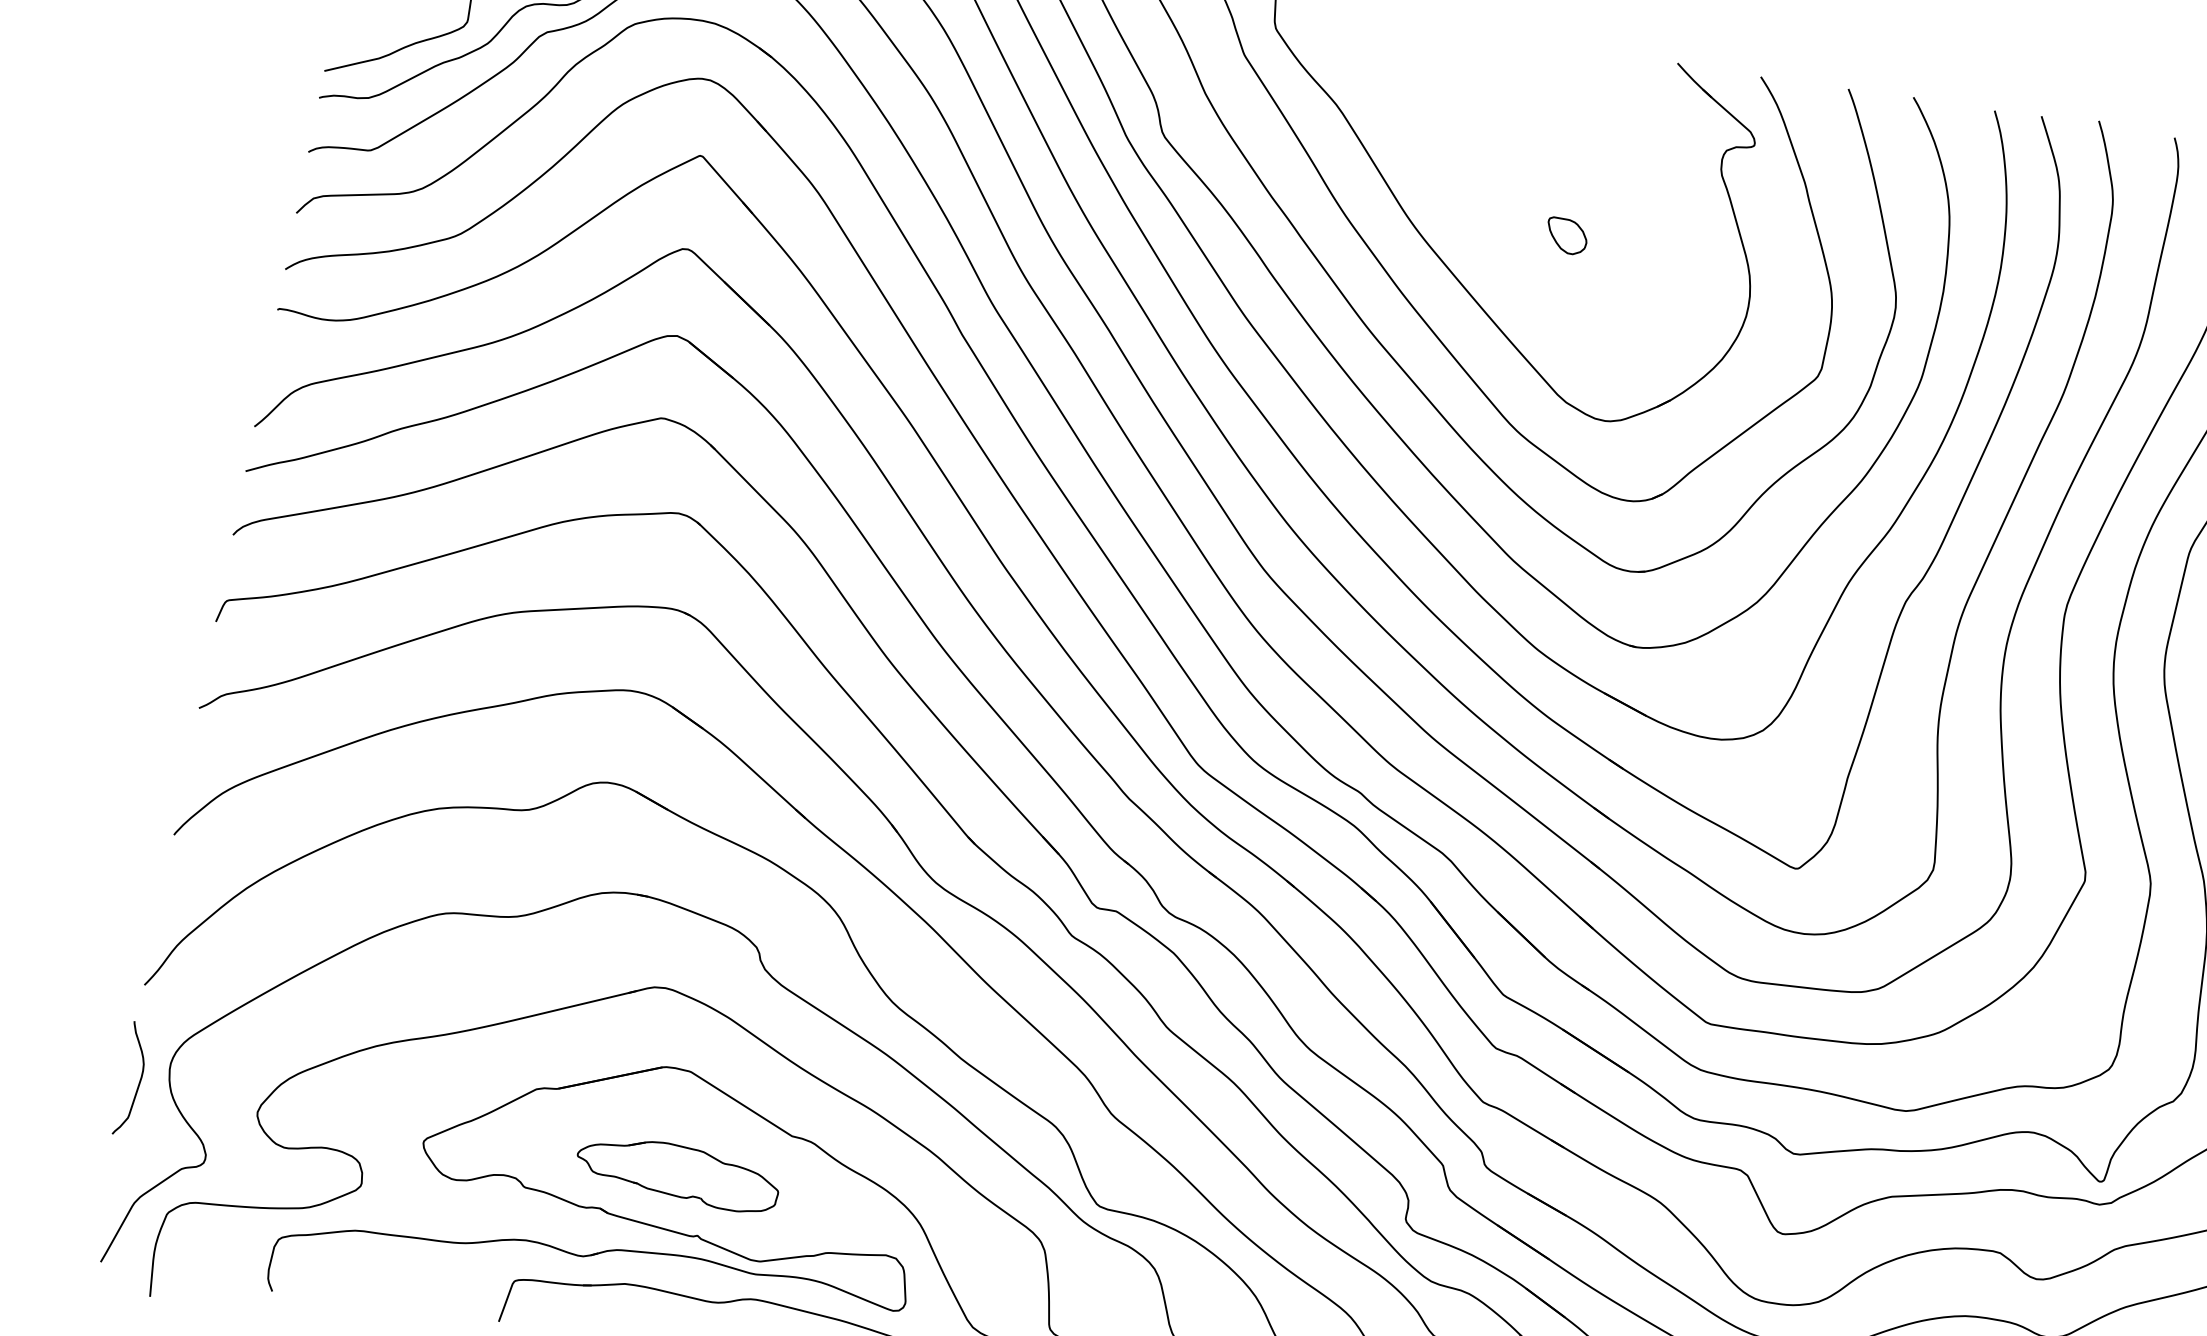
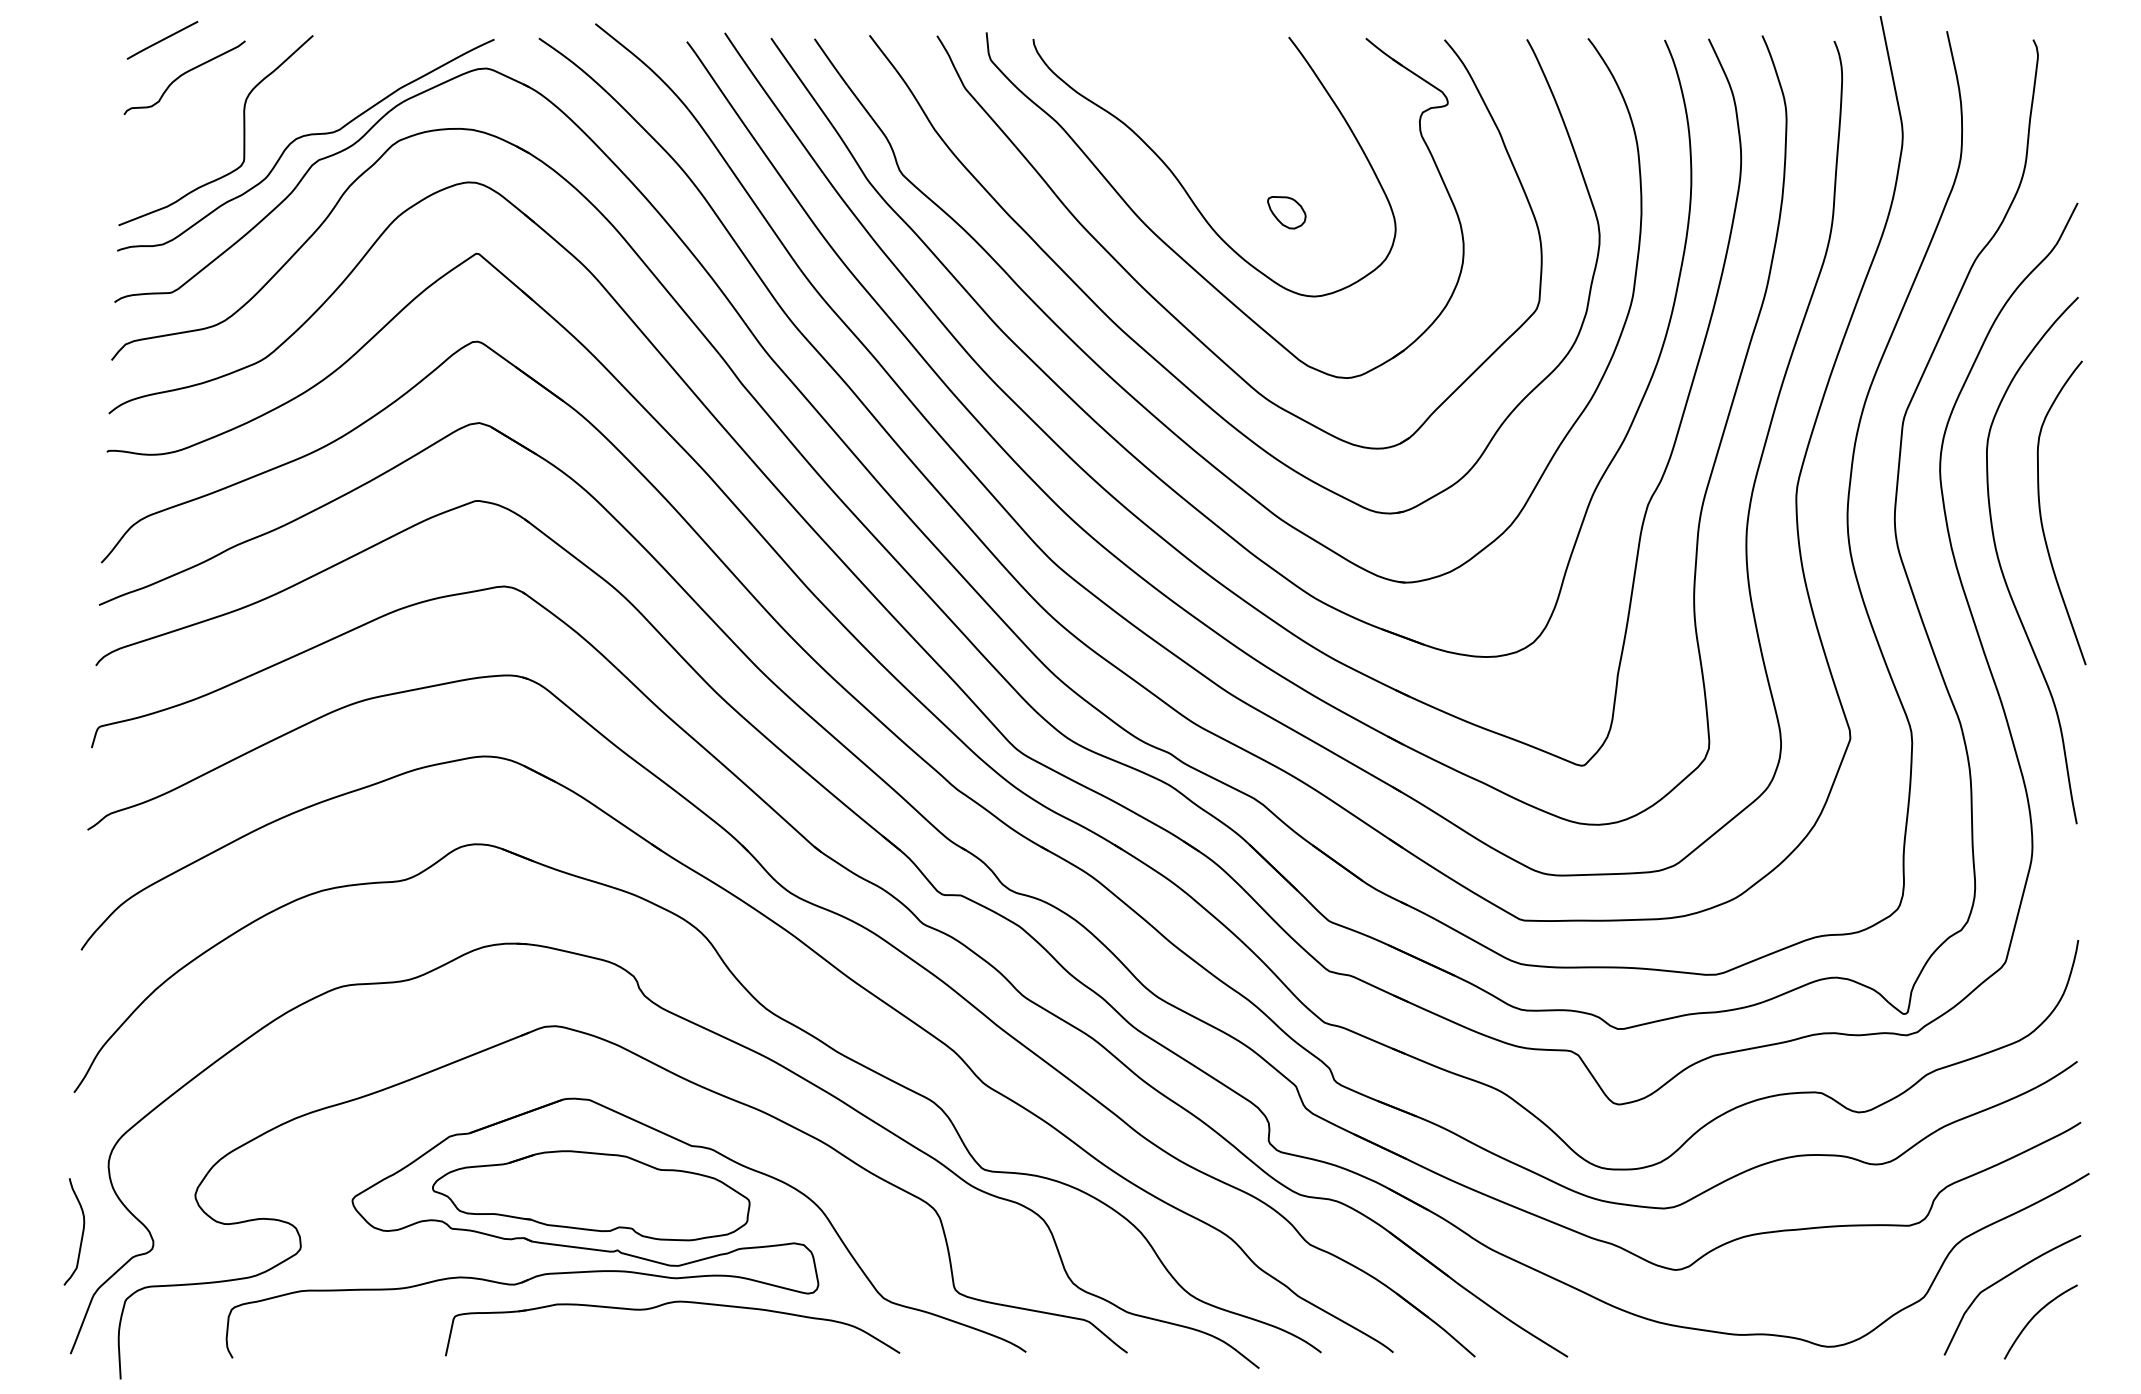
curve: (1462, 193) -> (1184, 187), added
curve: (138, 1082) -> (81, 1234), moved
part: (678, 1173) -> (591, 1195), size x1.67

